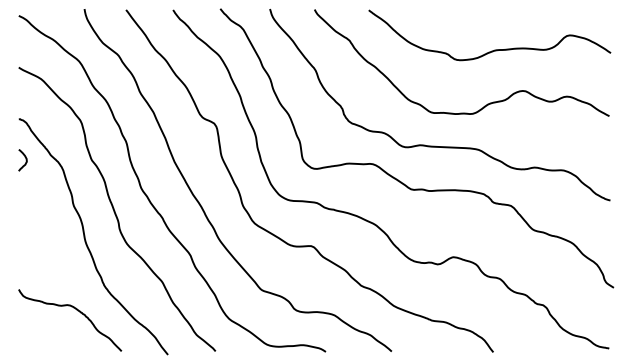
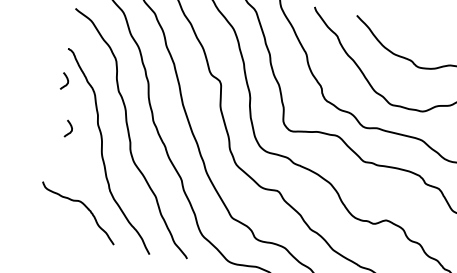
curve: (41, 218) -> (71, 129), added

